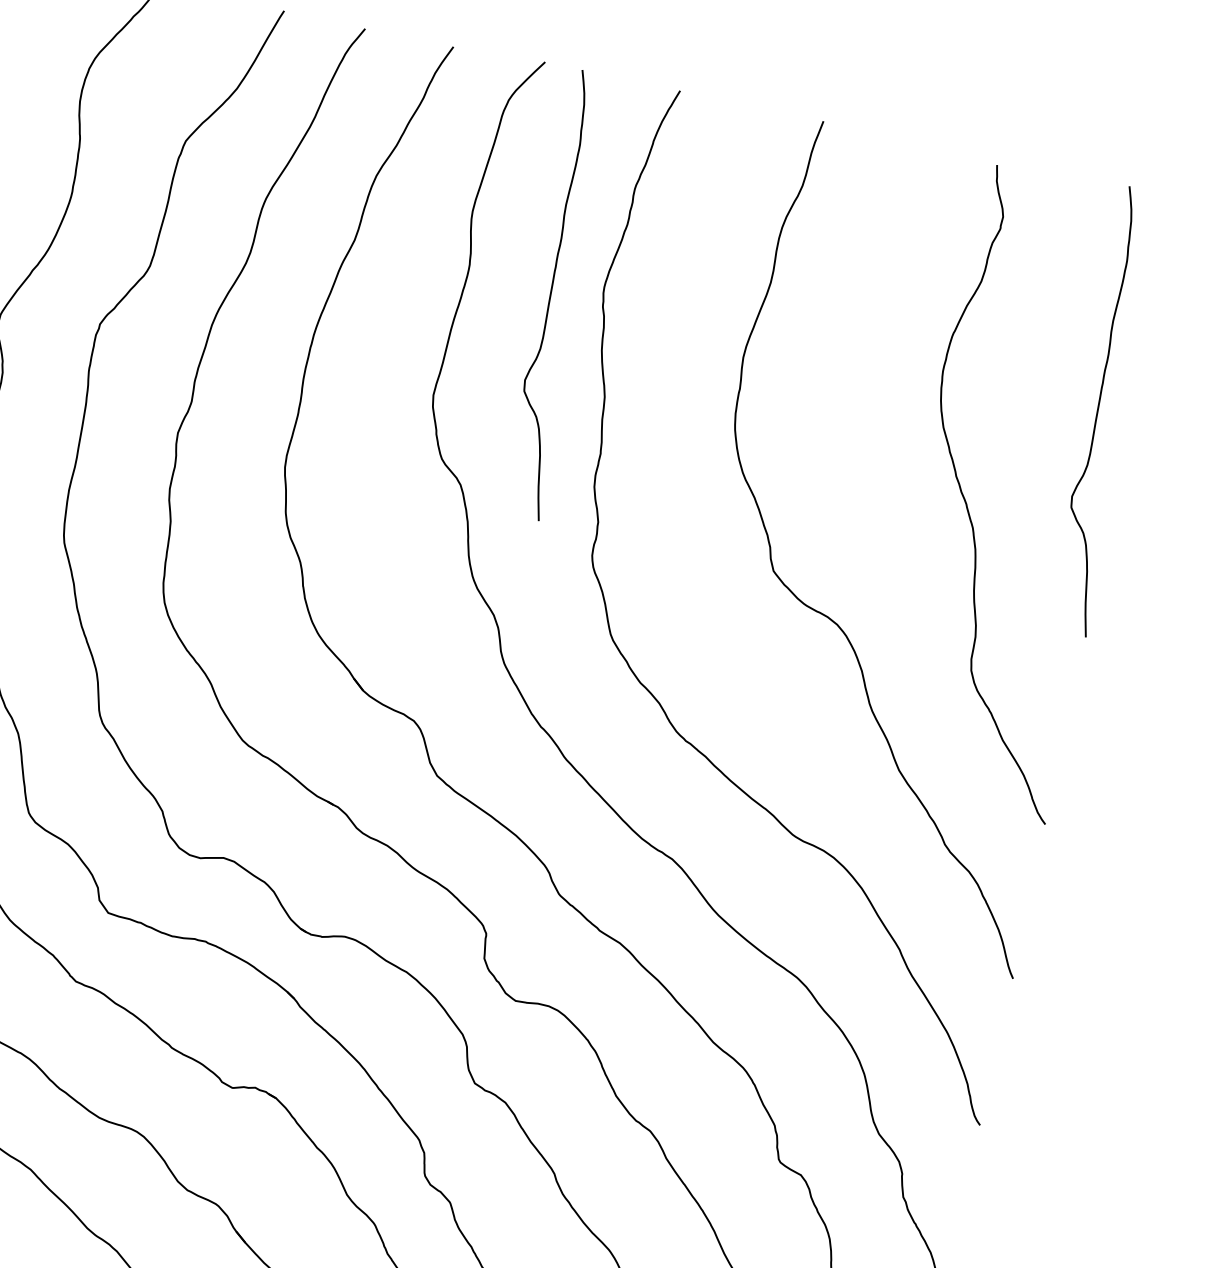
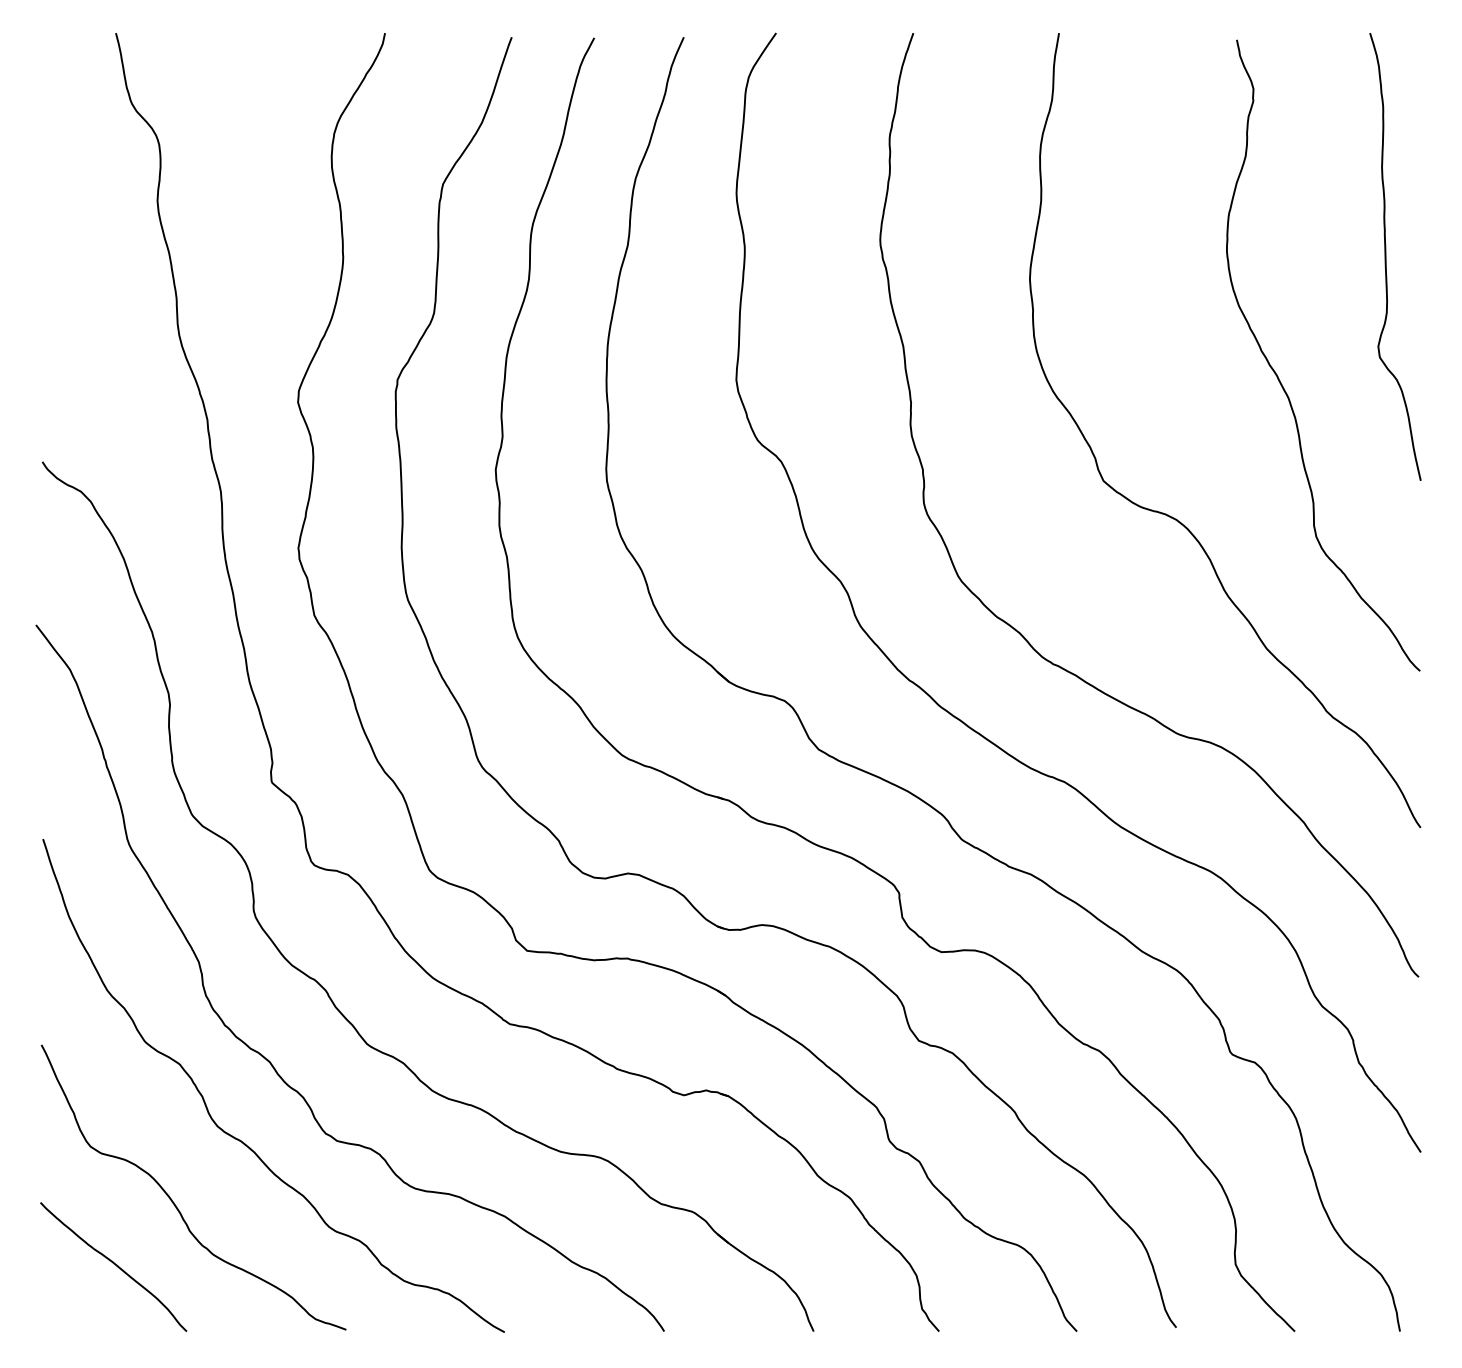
curve: (551, 293) -> (830, 256), removed

